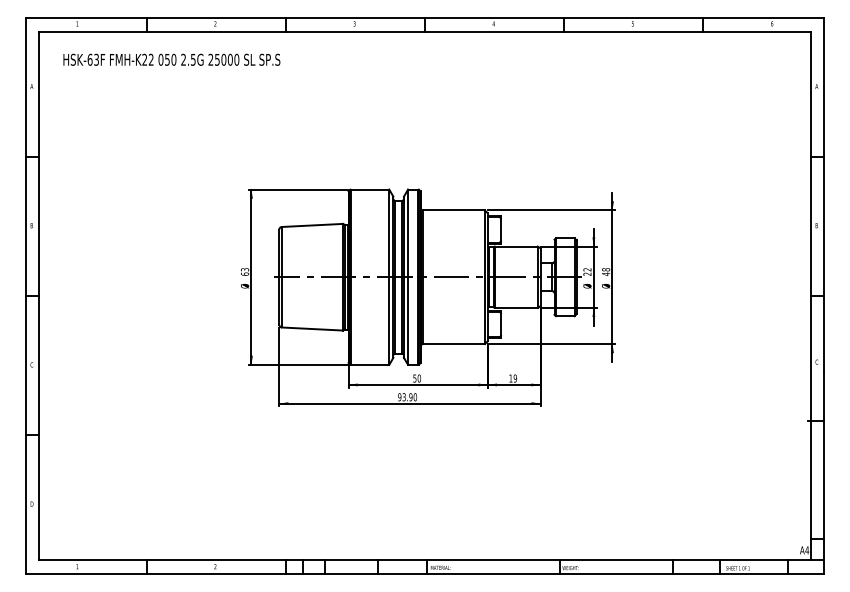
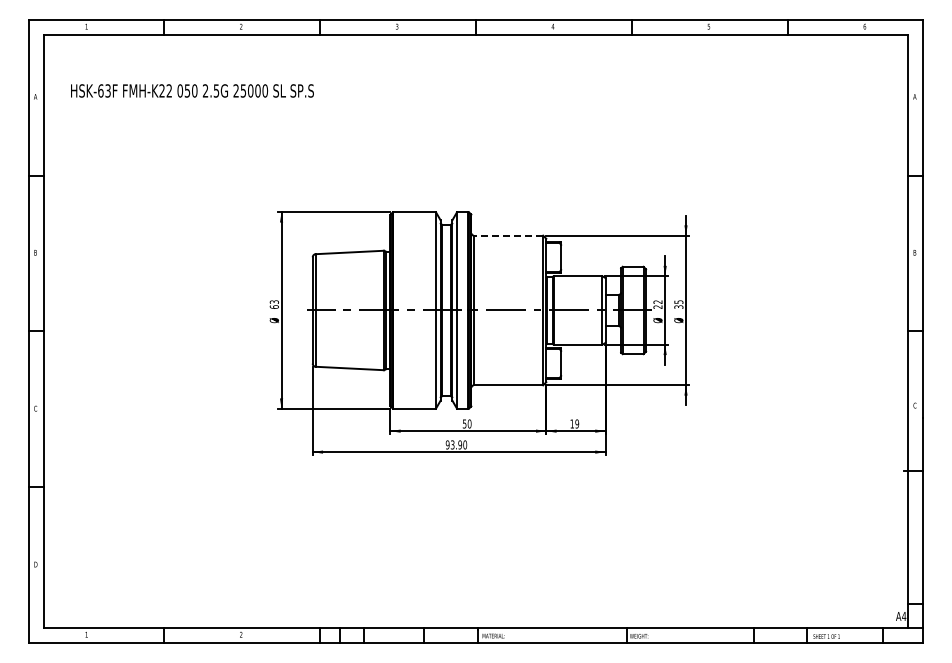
text: (171, 59) -> (192, 90), moved
line: (454, 210) -> (508, 235), solid -> dashed
text: (605, 271) -> (678, 304), 48 -> 35

